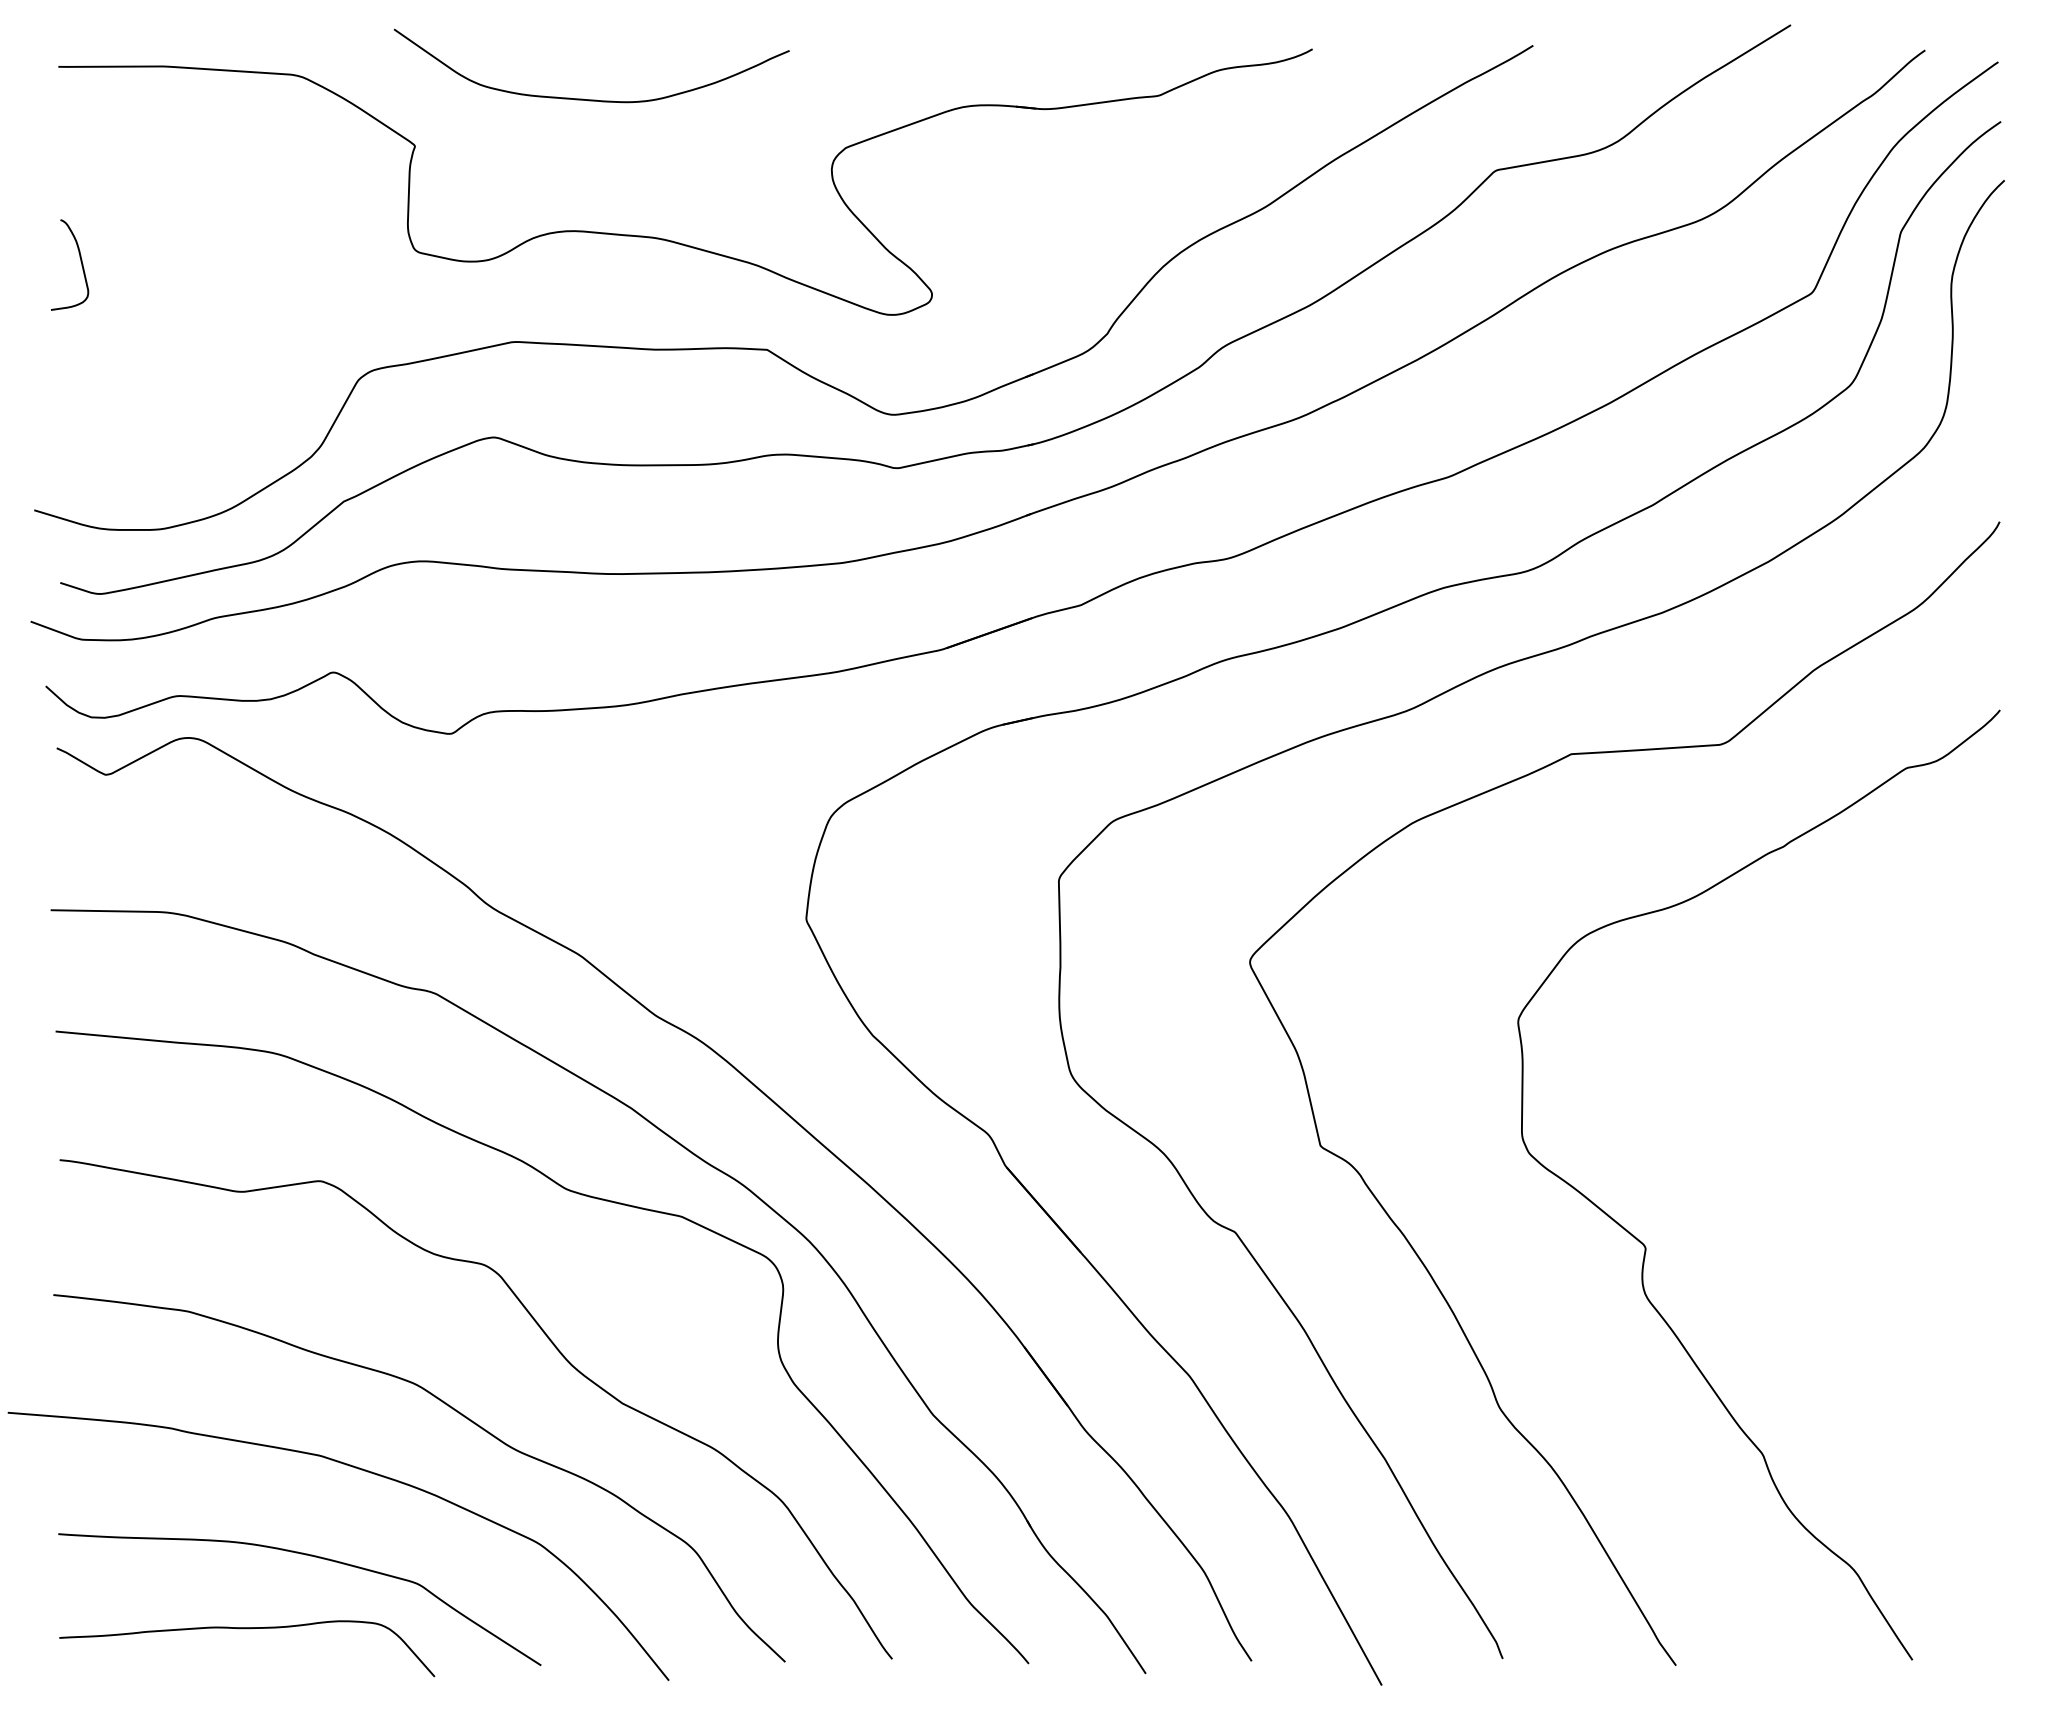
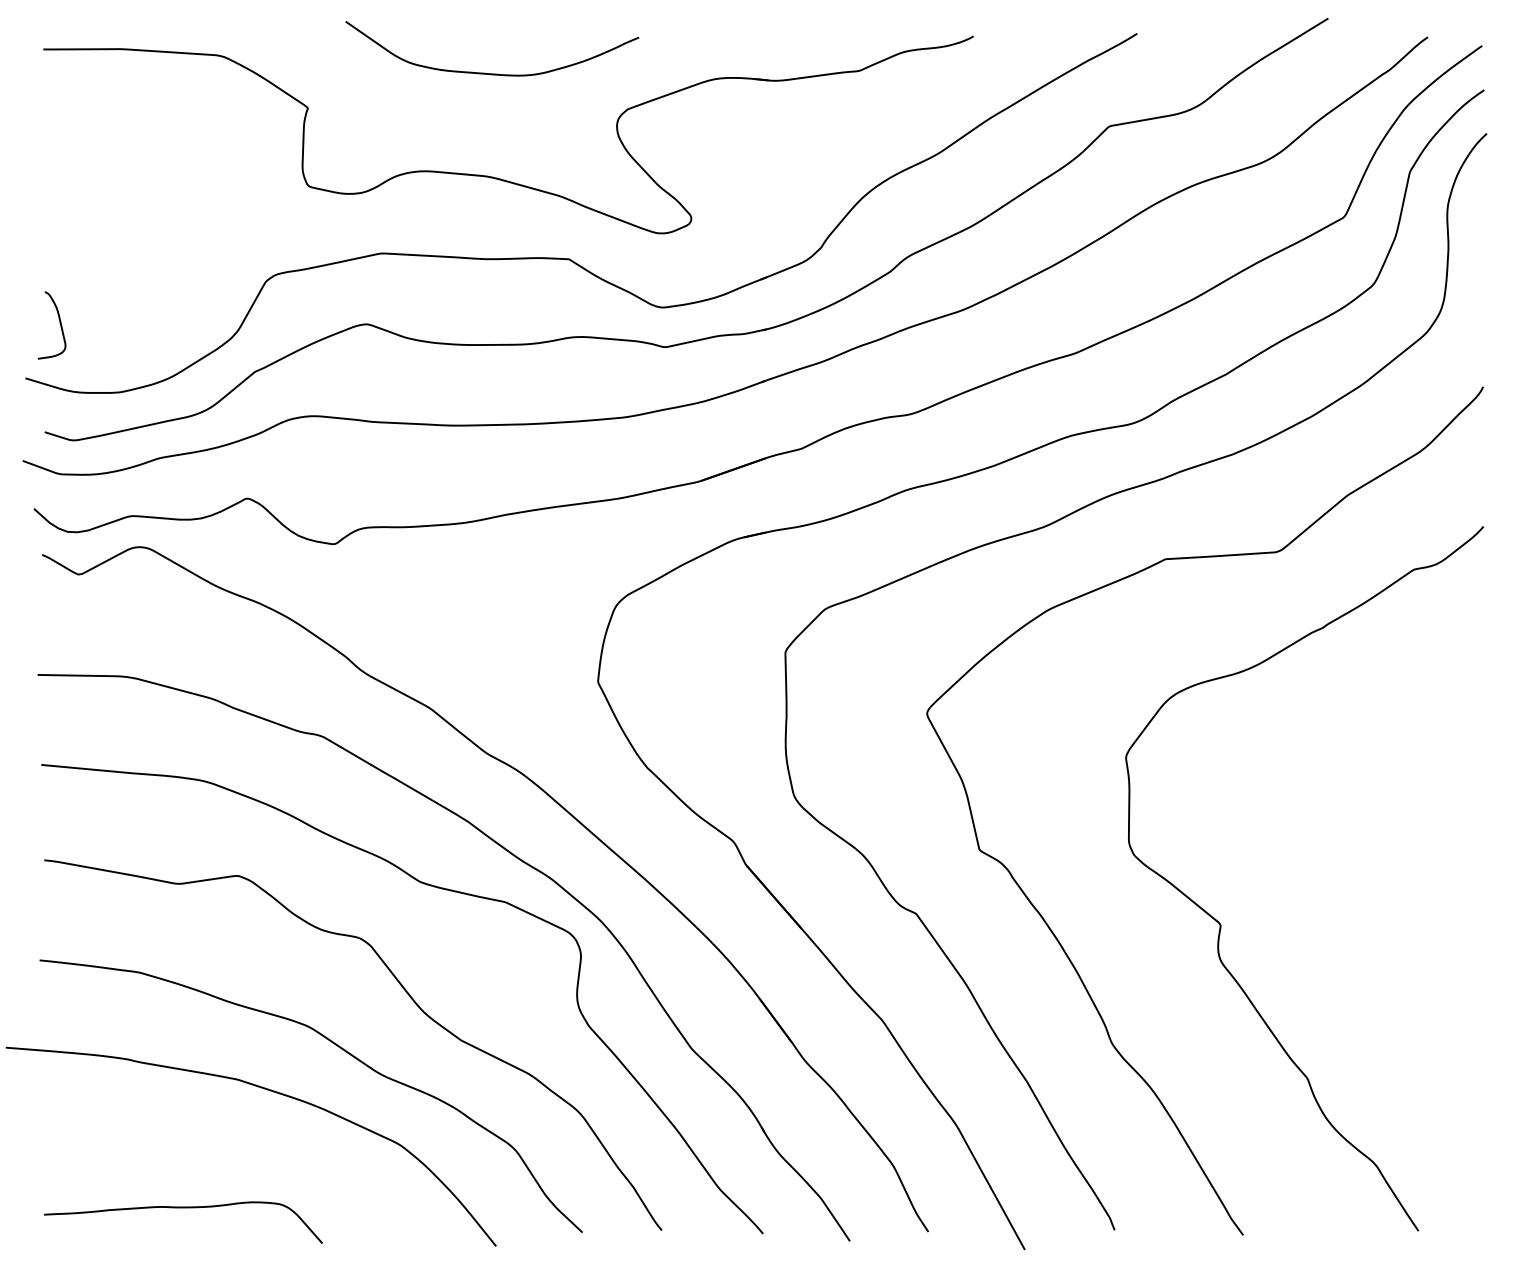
curve: (583, 98) -> (486, 72), moved
curve: (80, 261) -> (59, 322), moved
curve: (310, 1556) -> (230, 1154), removed

